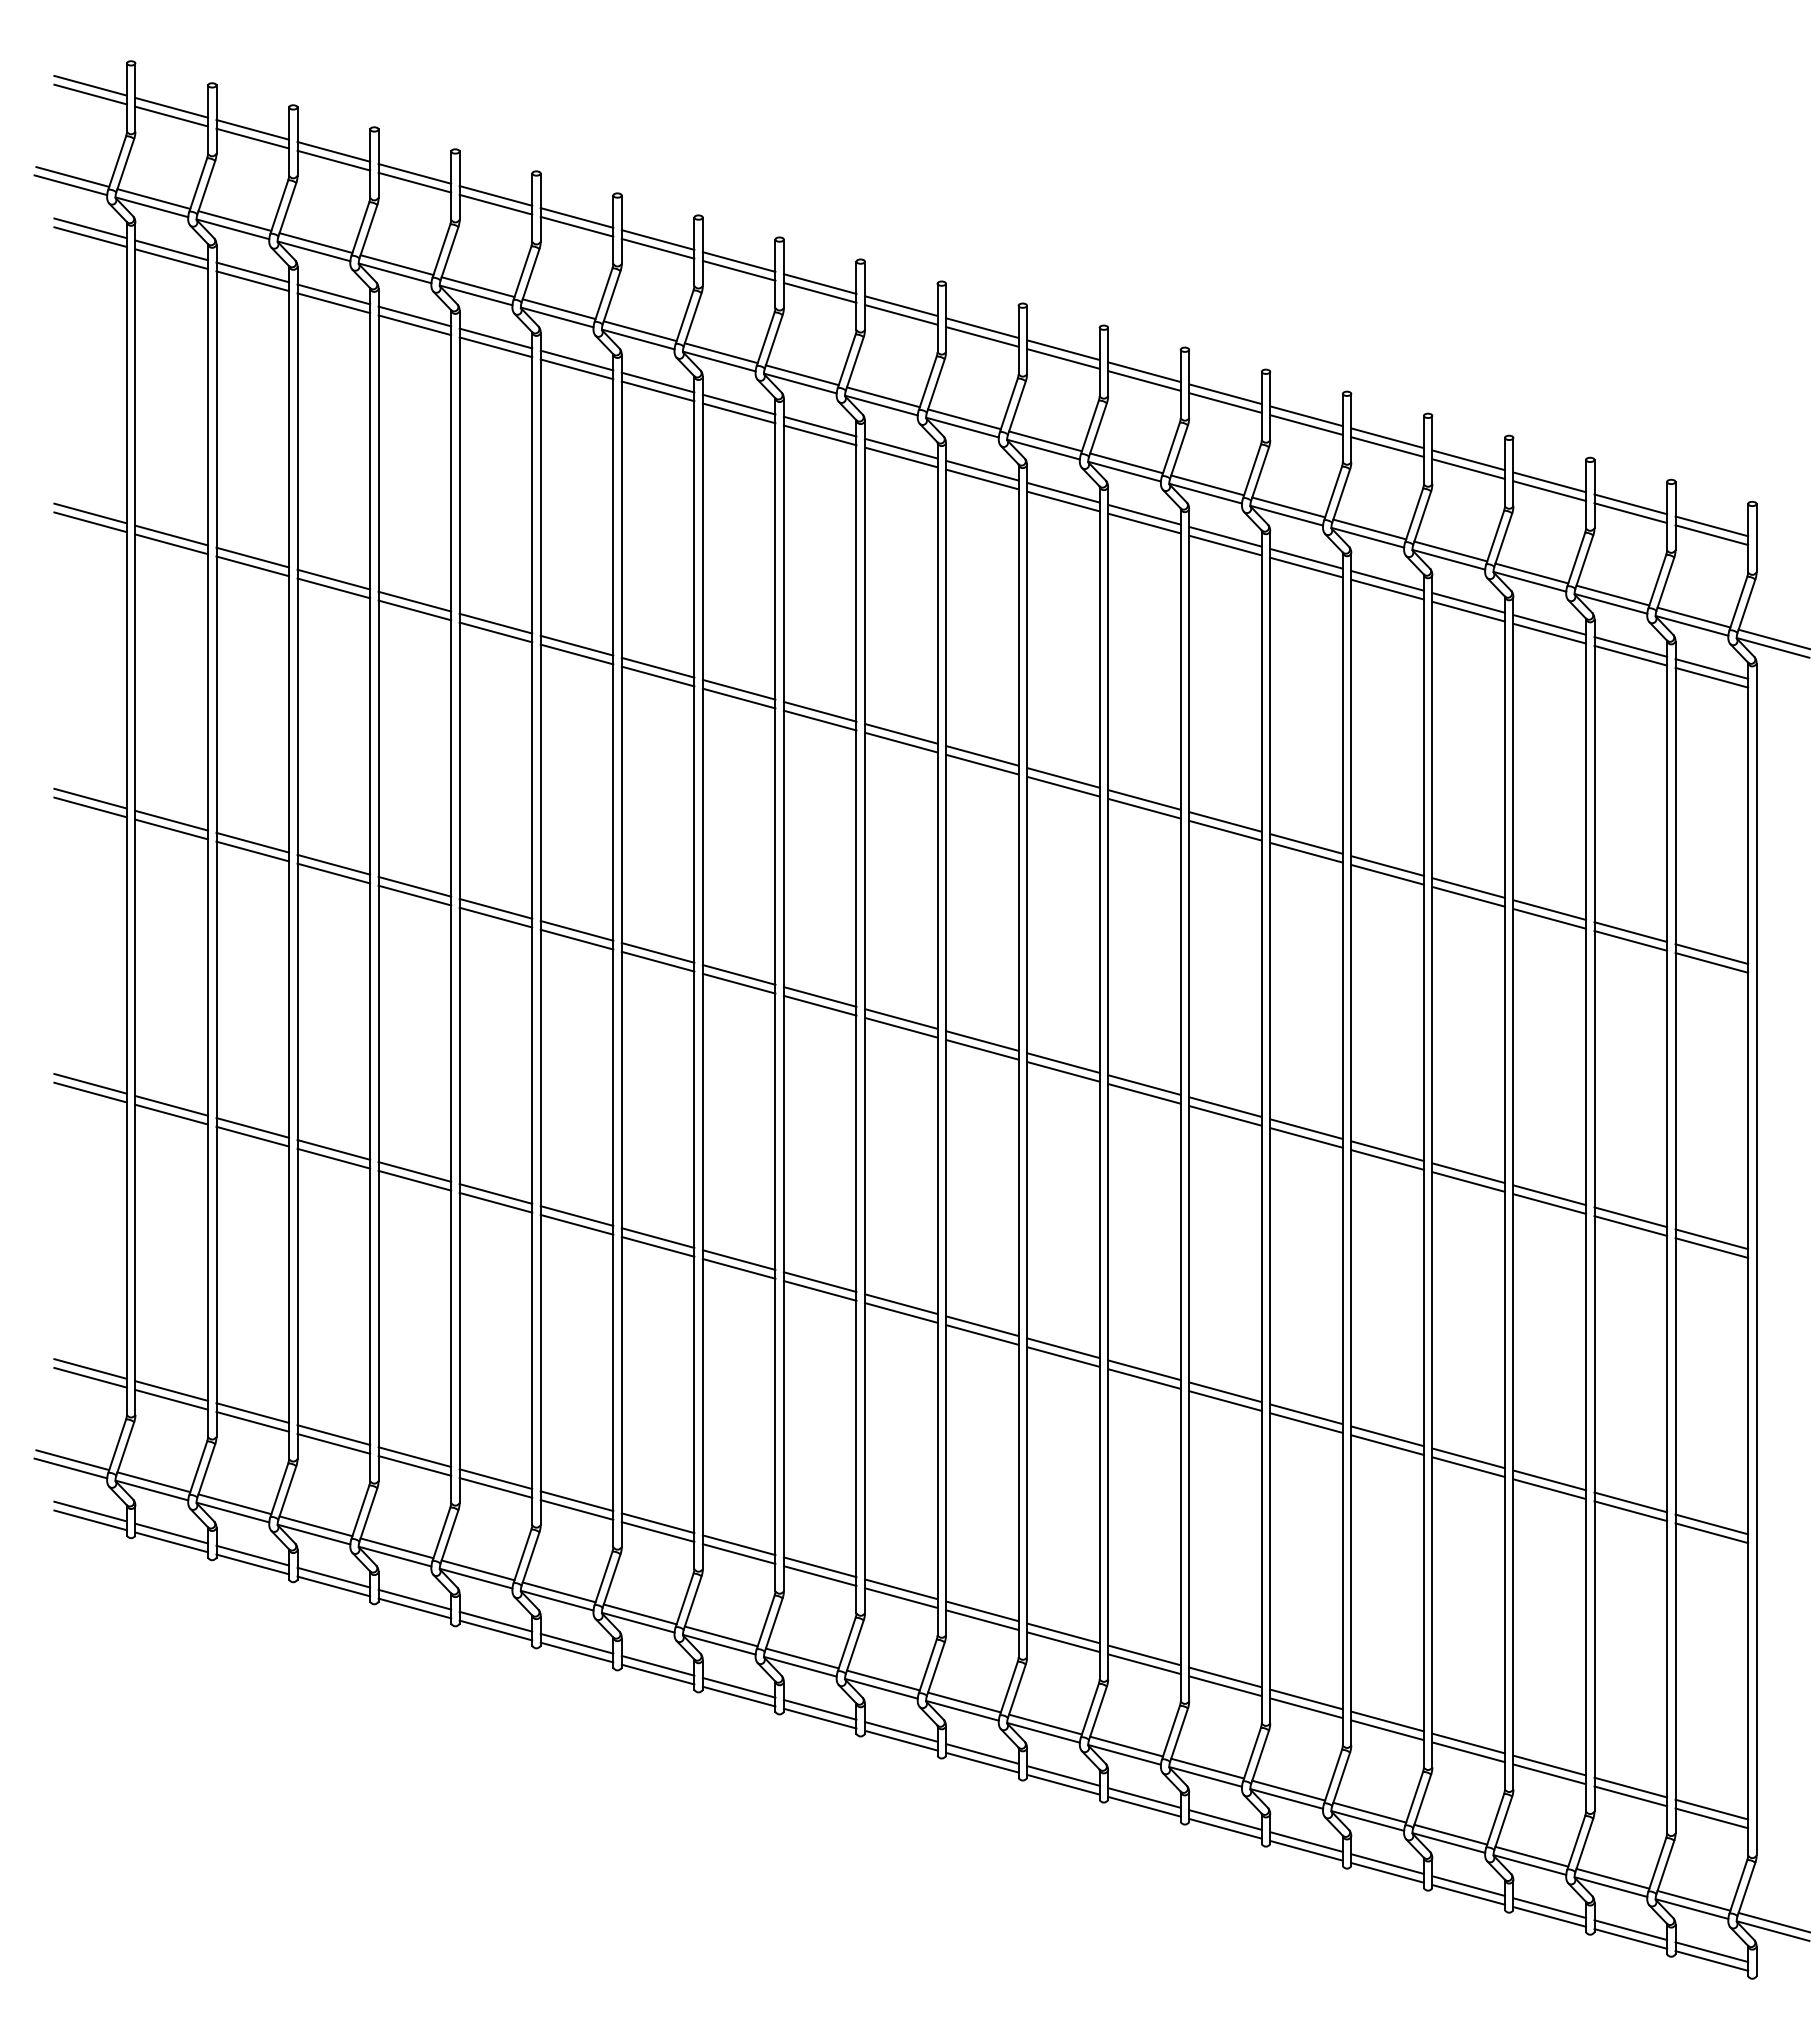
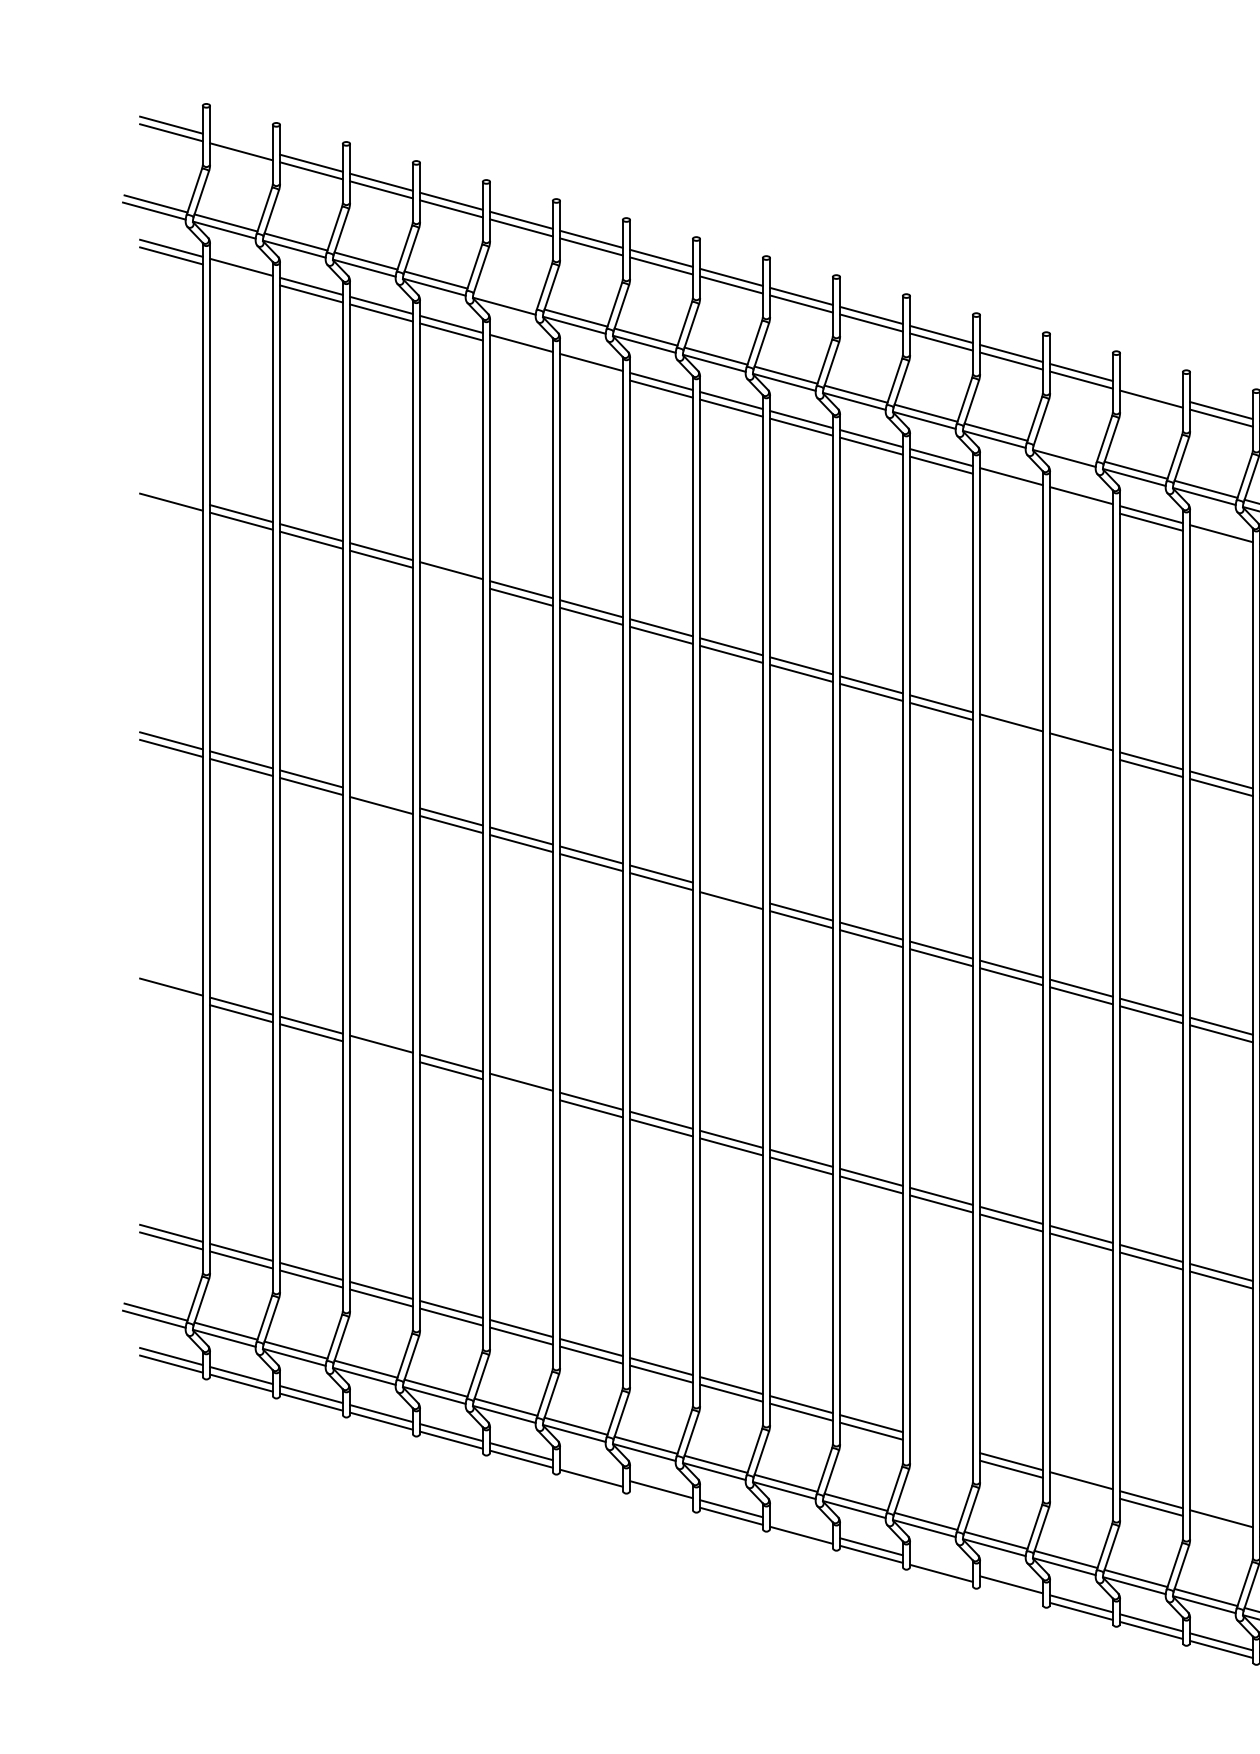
line: (171, 107) -> (241, 143), removed
line: (171, 259) -> (241, 275), removed
line: (477, 287) -> (505, 299), removed
line: (495, 347) -> (521, 351), removed
line: (576, 369) -> (591, 370), removed
line: (1225, 394) -> (1151, 391), removed
line: (1126, 463) -> (1065, 451), removed
line: (1063, 501) -> (1011, 484), removed
line: (90, 513) -> (171, 494), removed
line: (1144, 523) -> (1081, 503), removed
line: (1306, 567) -> (1221, 541), removed
line: (414, 610) -> (451, 578), removed
line: (1063, 786) -> (1011, 730), removed
line: (1144, 808) -> (1081, 749), removed
line: (333, 864) -> (381, 797), removed
line: (738, 974) -> (730, 892), removed
line: (90, 1092) -> (171, 994), removed
line: (333, 1158) -> (381, 1051), removed
line: (495, 1202) -> (521, 1089), removed
line: (982, 1611) -> (941, 1442), removed
line: (982, 1619) -> (941, 1449), removed
line: (576, 1643) -> (591, 1470), removed
line: (1144, 1664) -> (1081, 1488), removed
line: (657, 1674) -> (660, 1497), removed
line: (1306, 1708) -> (1221, 1526), removed
line: (819, 1709) -> (800, 1527), removed
line: (982, 1753) -> (941, 1565), removed
line: (1063, 1784) -> (1011, 1592), removed

